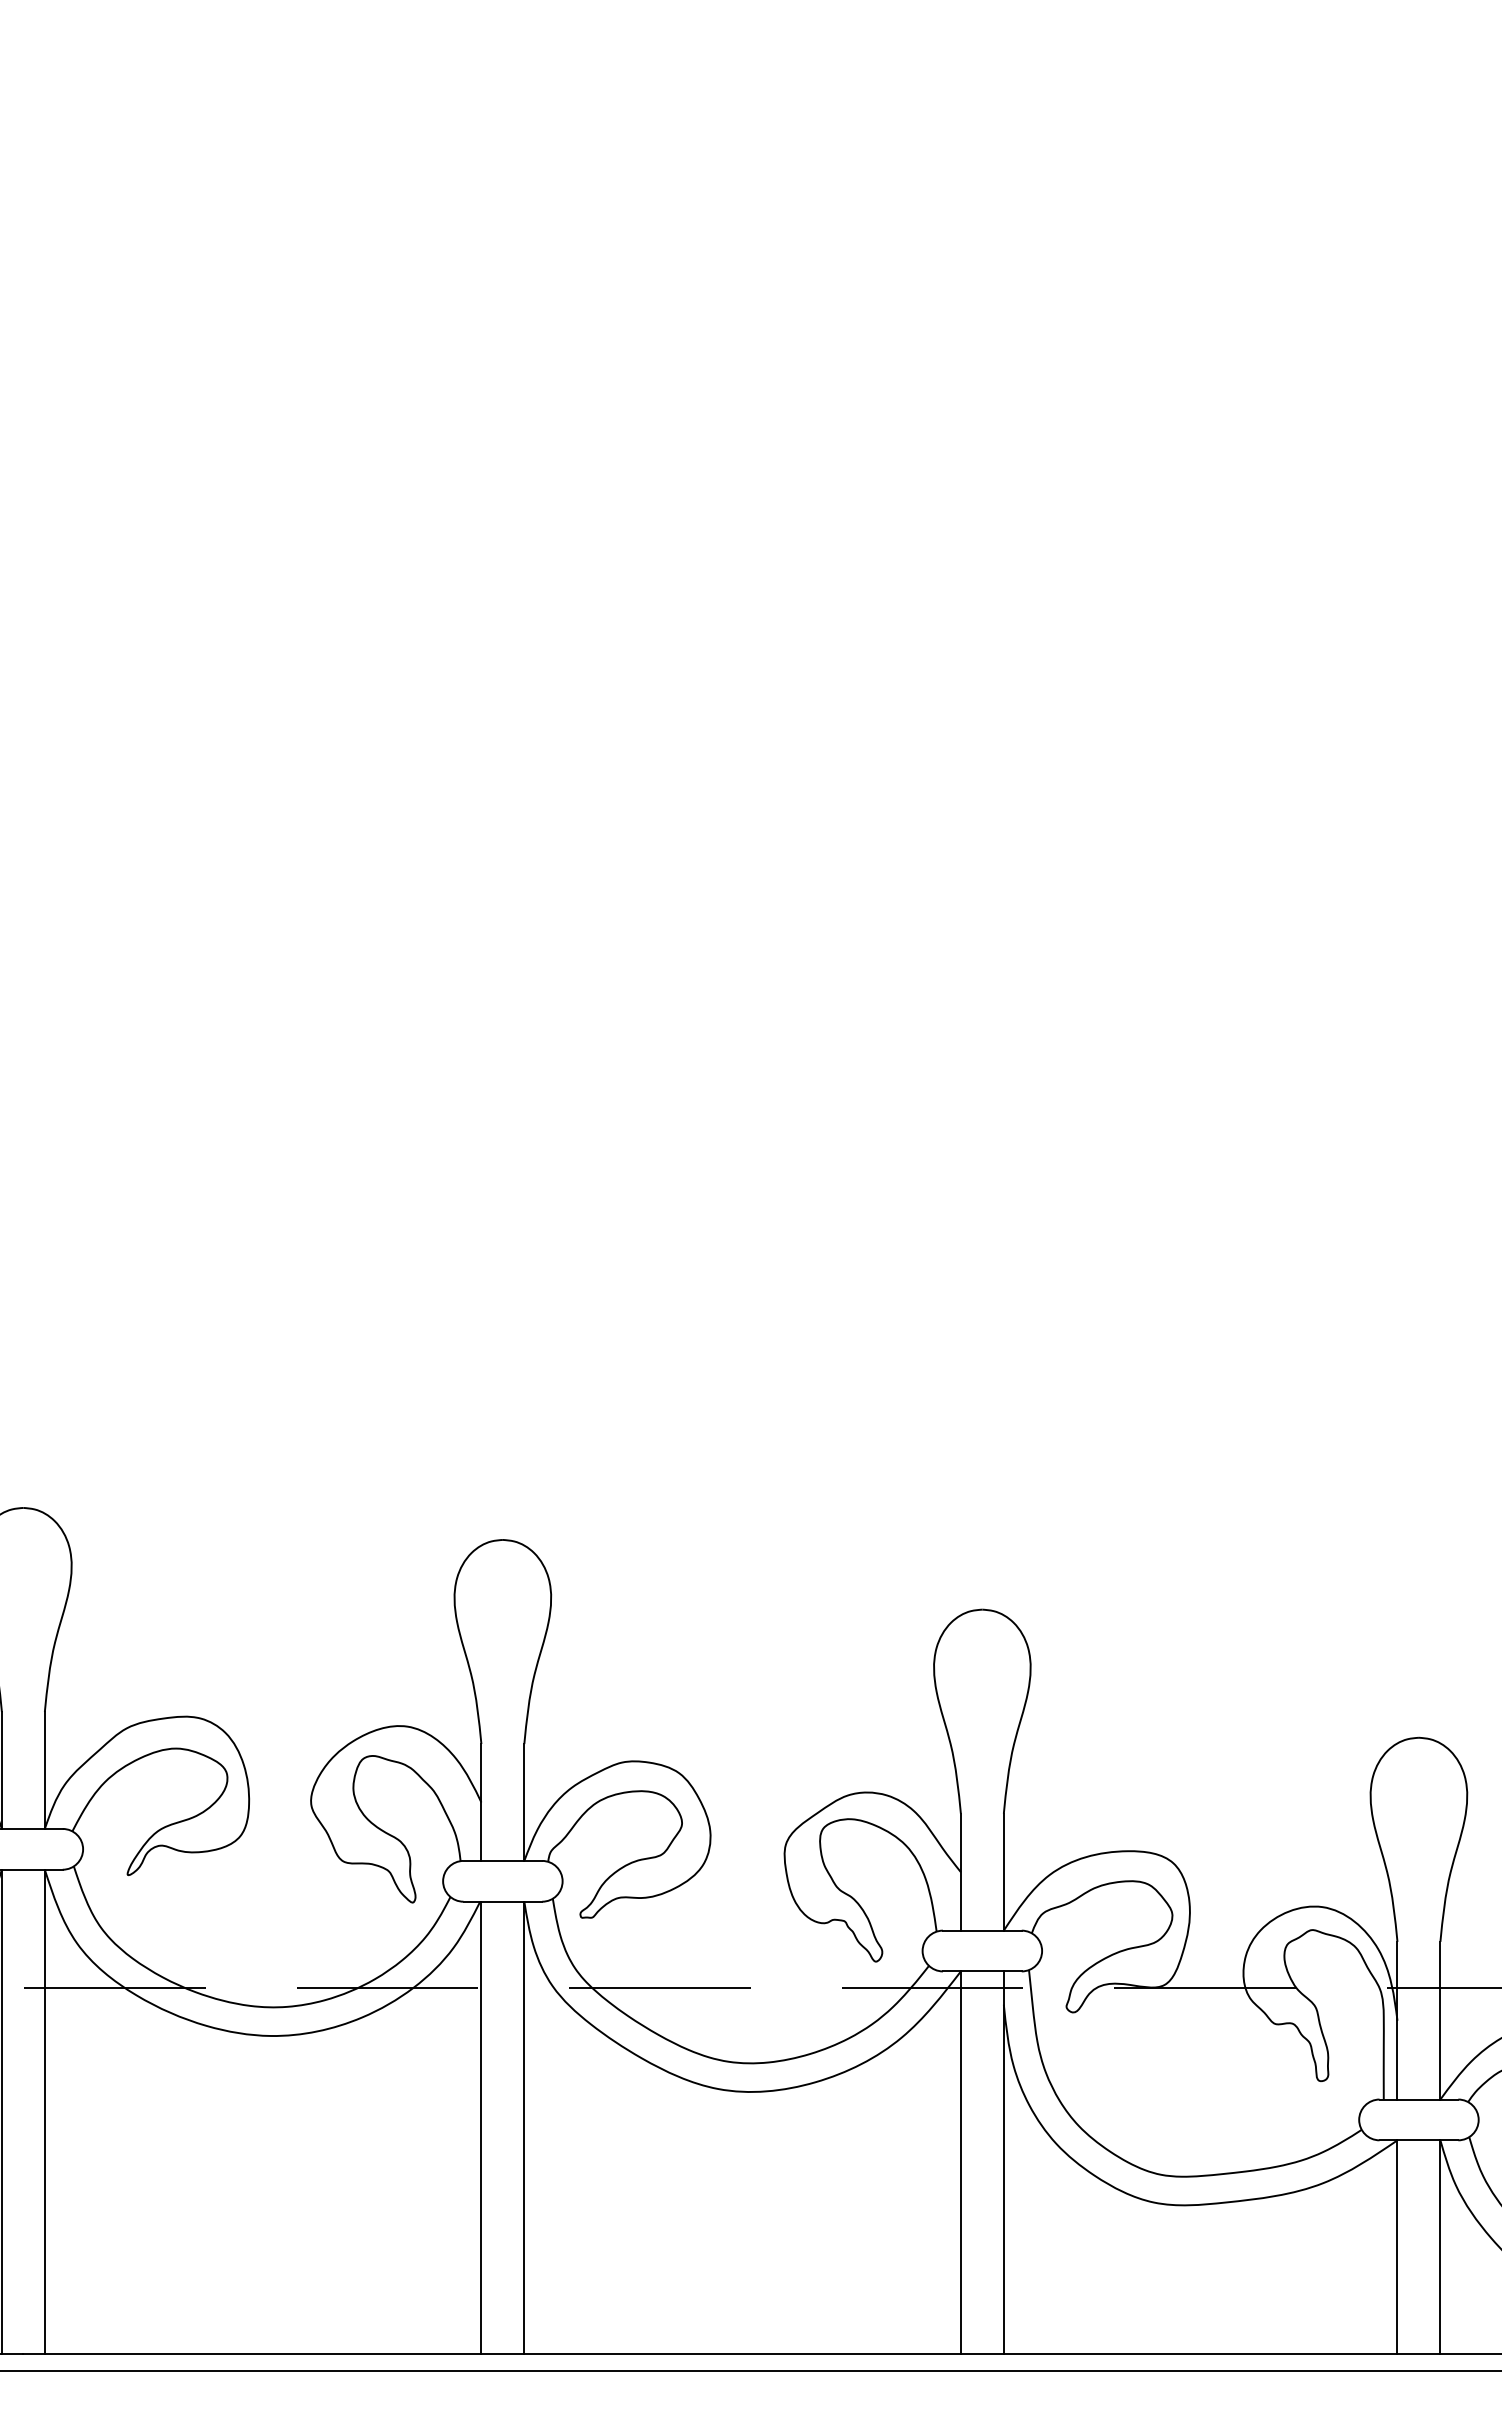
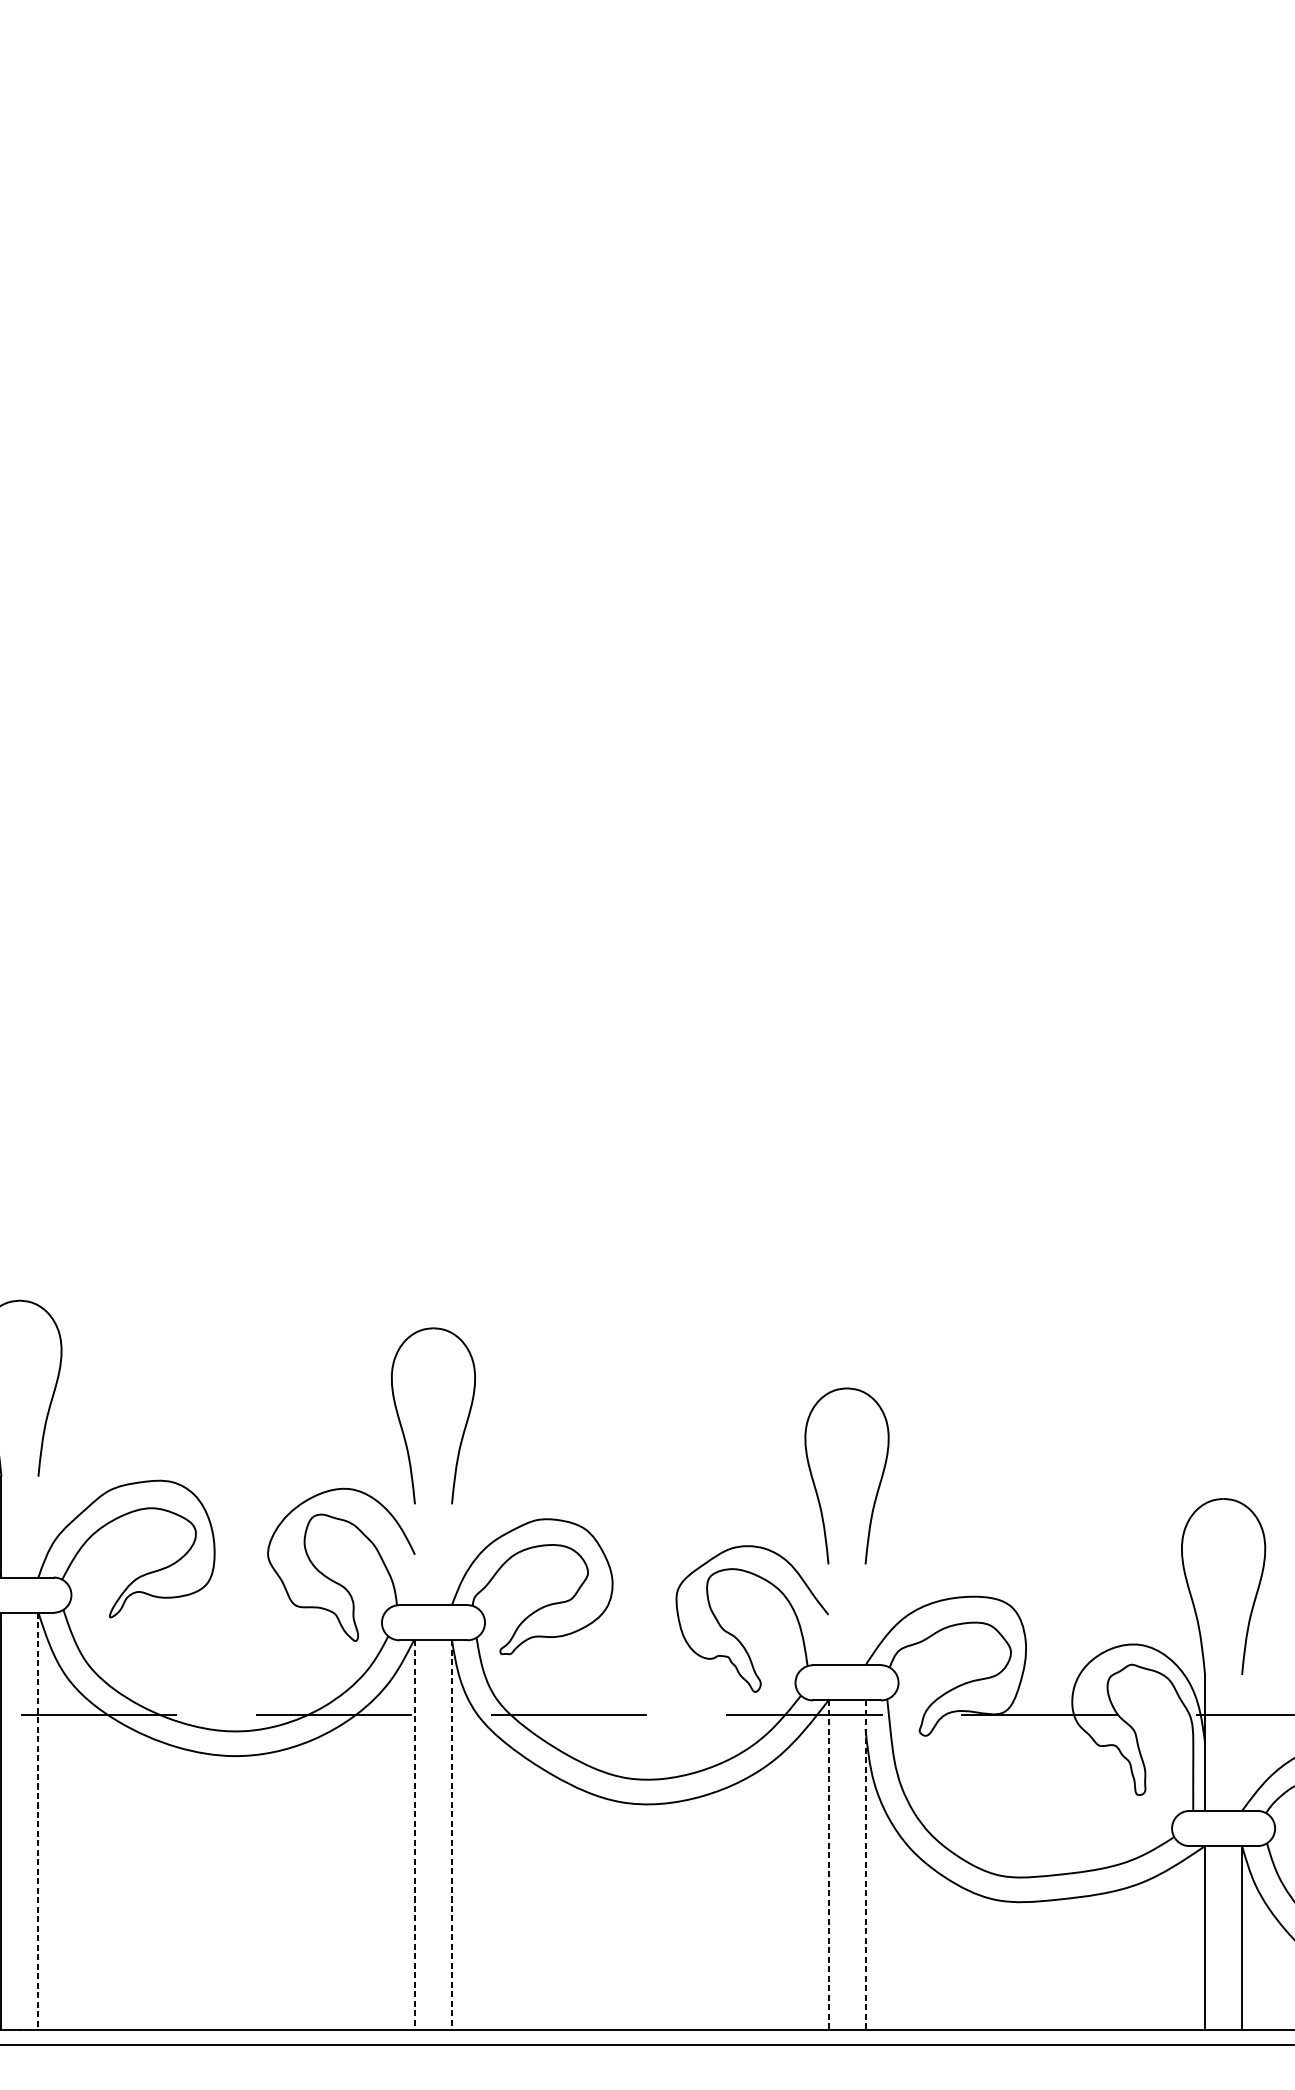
line: (44, 1770) -> (38, 1527), removed
line: (481, 1802) -> (415, 1554), removed
line: (524, 1802) -> (452, 1554), removed
line: (960, 1871) -> (828, 1614), removed
line: (1003, 1871) -> (865, 1614), removed
line: (1440, 2020) -> (1242, 1742), removed
line: (44, 2111) -> (38, 1821), solid -> dashed
line: (481, 2127) -> (415, 1835), solid -> dashed
line: (524, 2127) -> (452, 1835), solid -> dashed
line: (960, 2163) -> (828, 1866), solid -> dashed
line: (1003, 2163) -> (865, 1866), solid -> dashed

